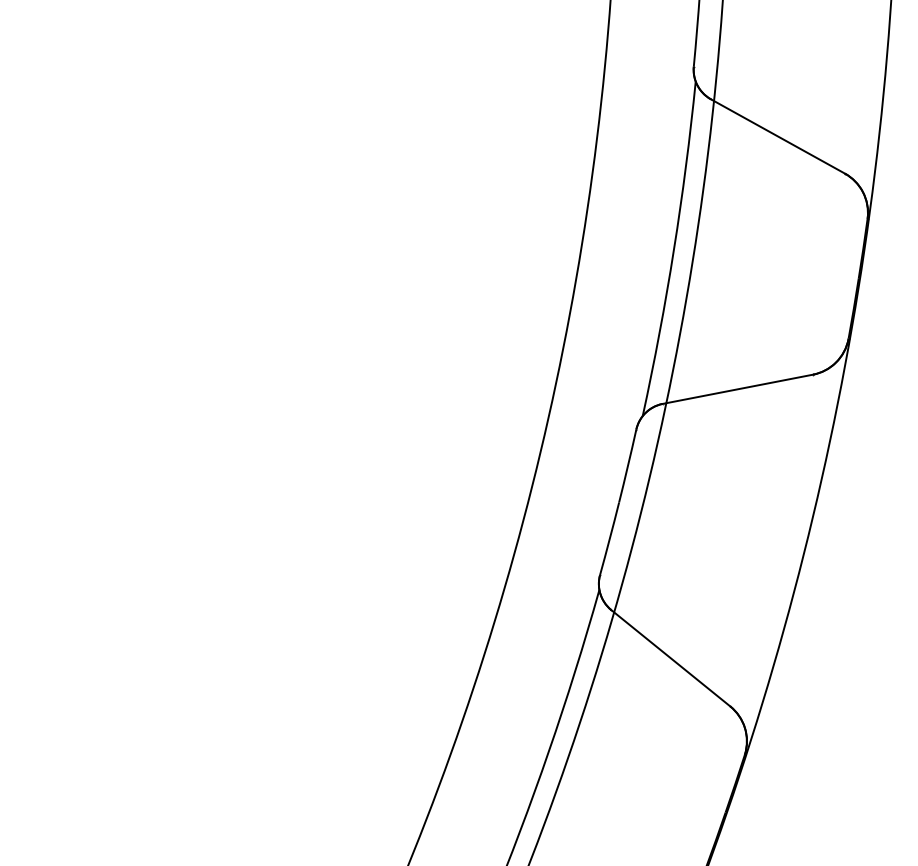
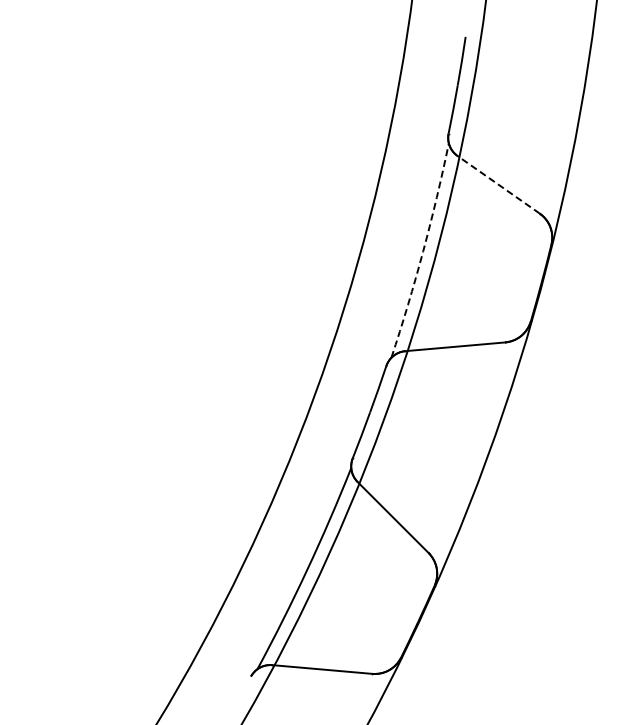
line: (777, 136) -> (498, 184), solid -> dashed
arc: (674, 249) -> (423, 251), solid -> dashed

